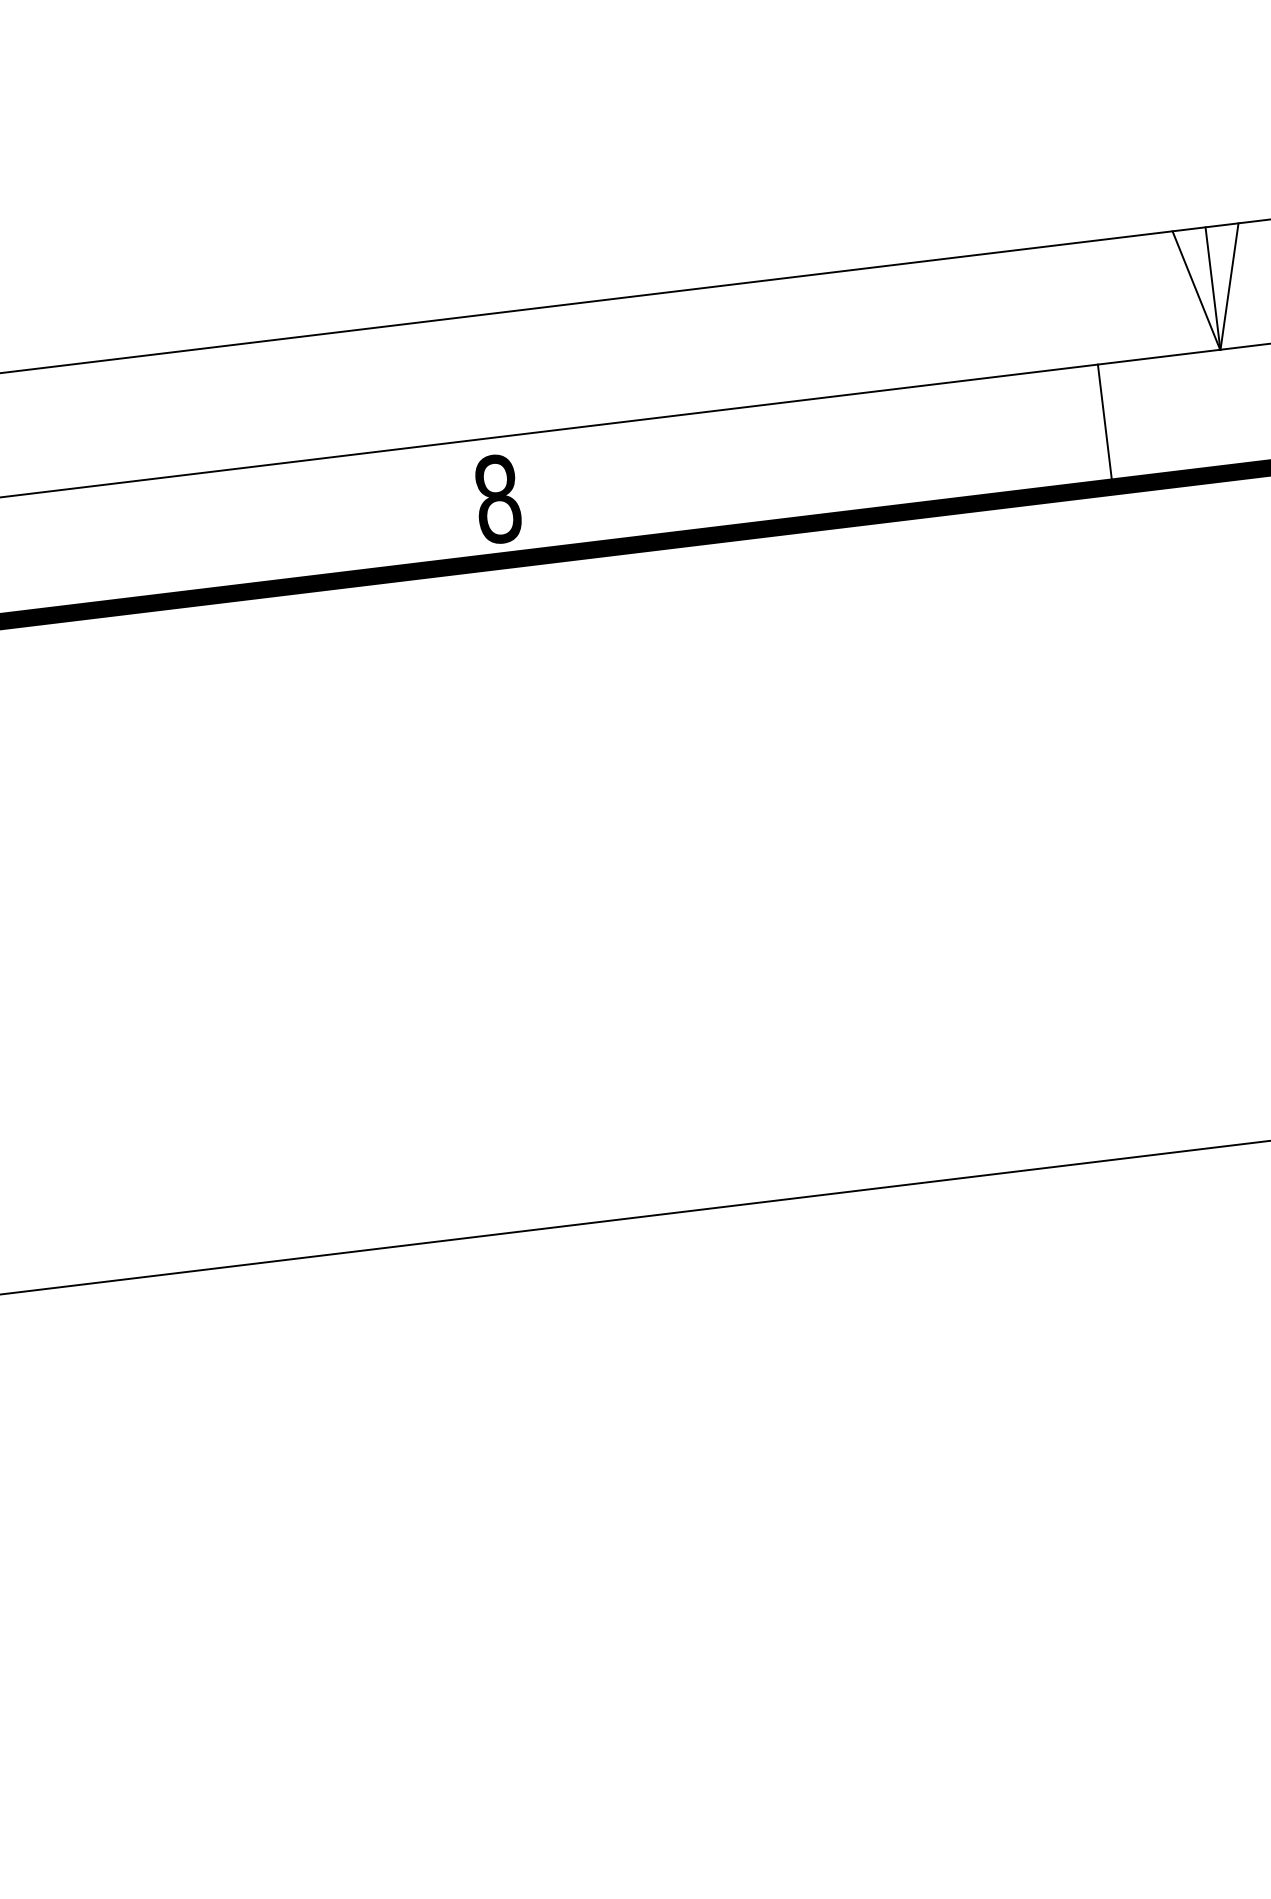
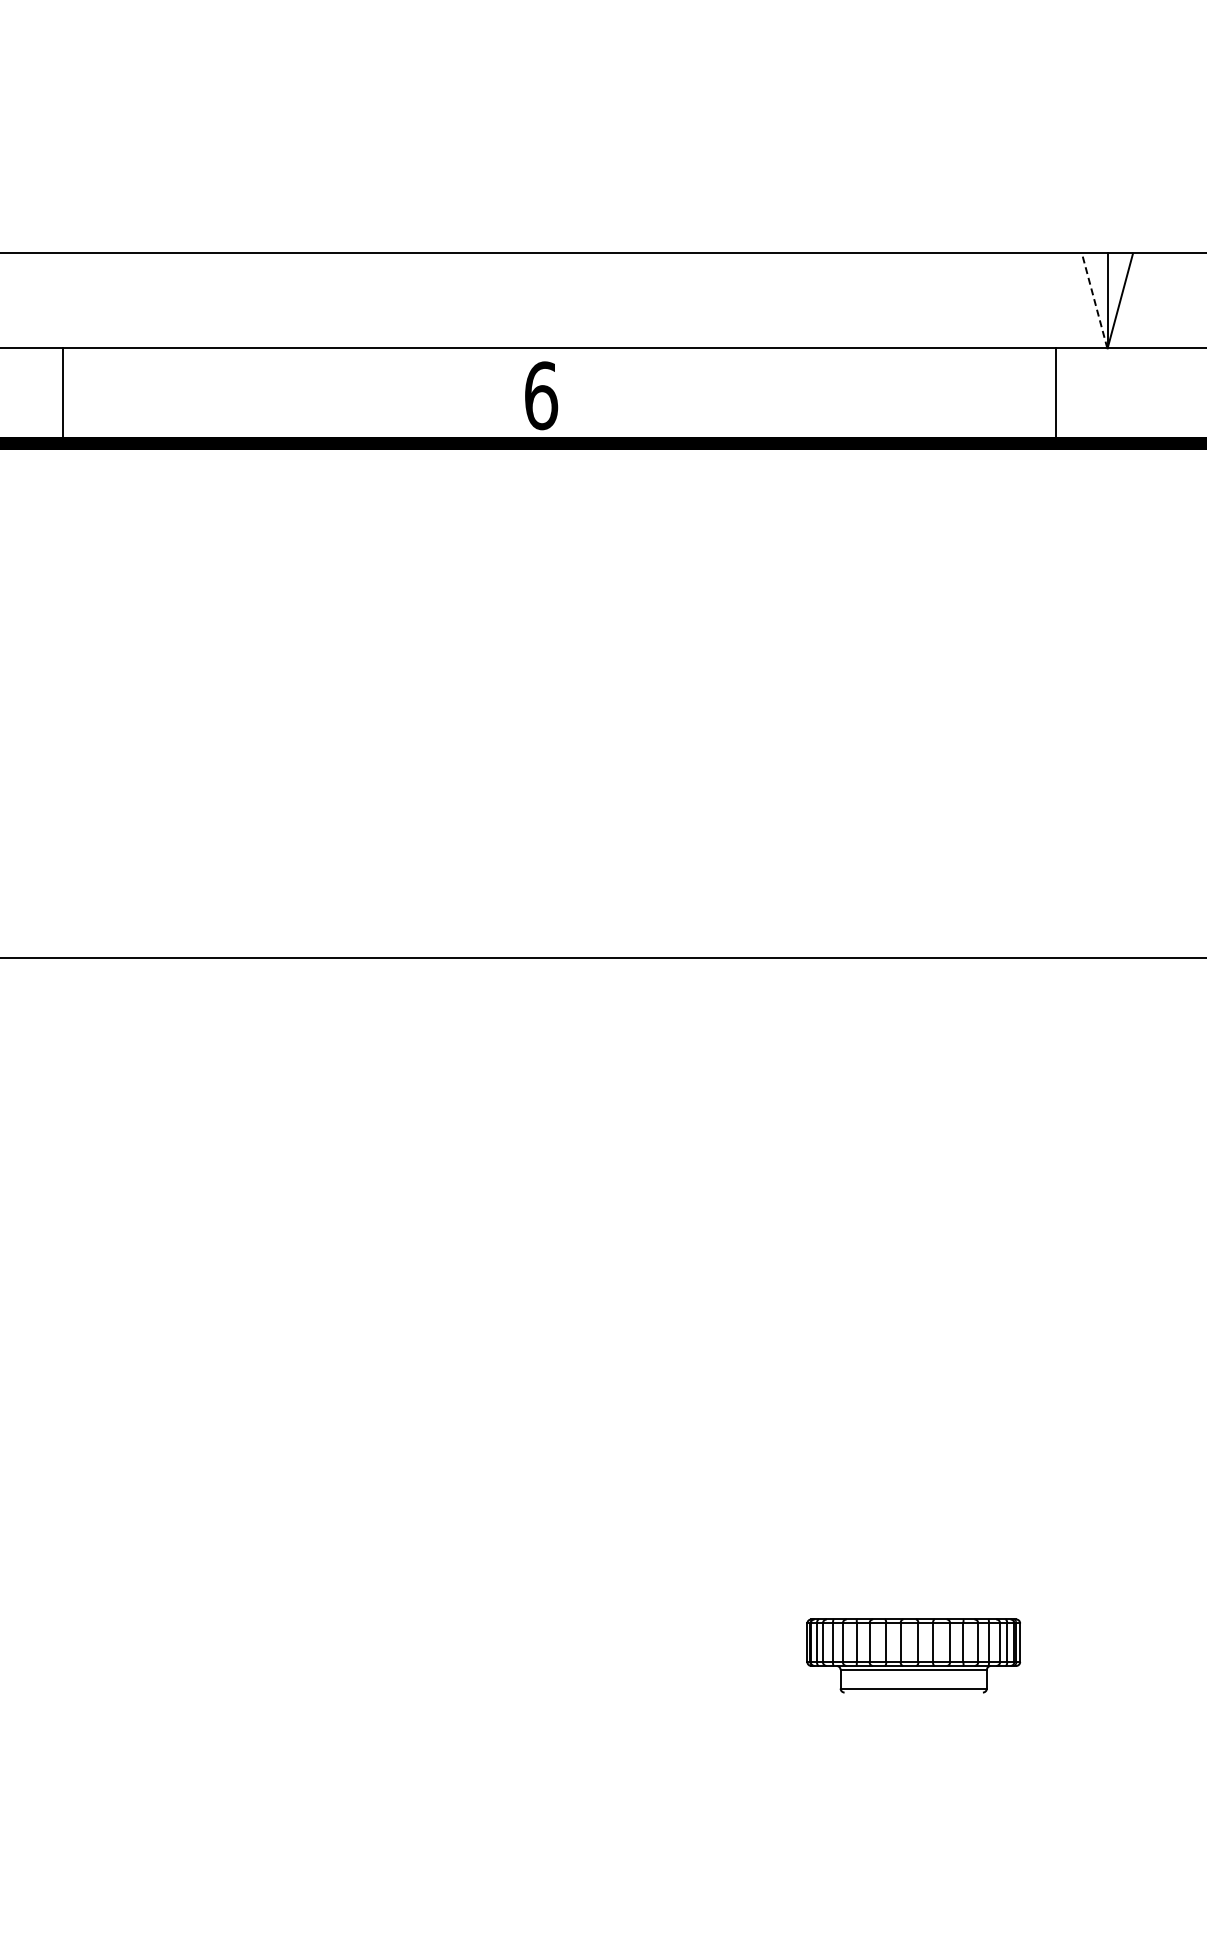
line: (1196, 290) -> (1094, 300), solid -> dashed
line: (1105, 425) -> (1055, 395), moved
text: (498, 498) -> (541, 395), 8 -> 6

